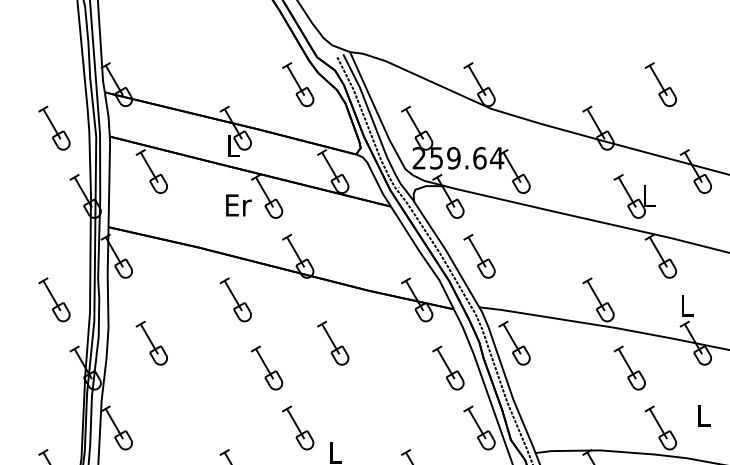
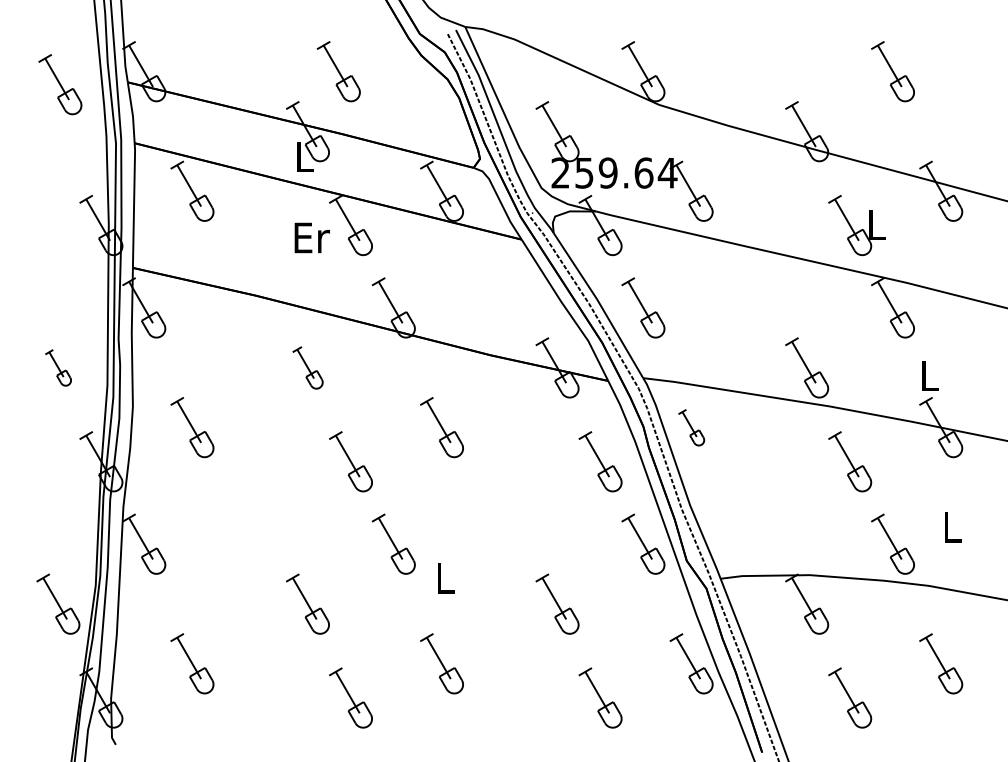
part: (297, 84) -> (338, 71), moved
part: (54, 128) -> (60, 84), moved
part: (54, 299) -> (58, 367), size x0.6
part: (235, 299) -> (307, 367), size x0.7
part: (514, 343) -> (691, 427), size x0.6

